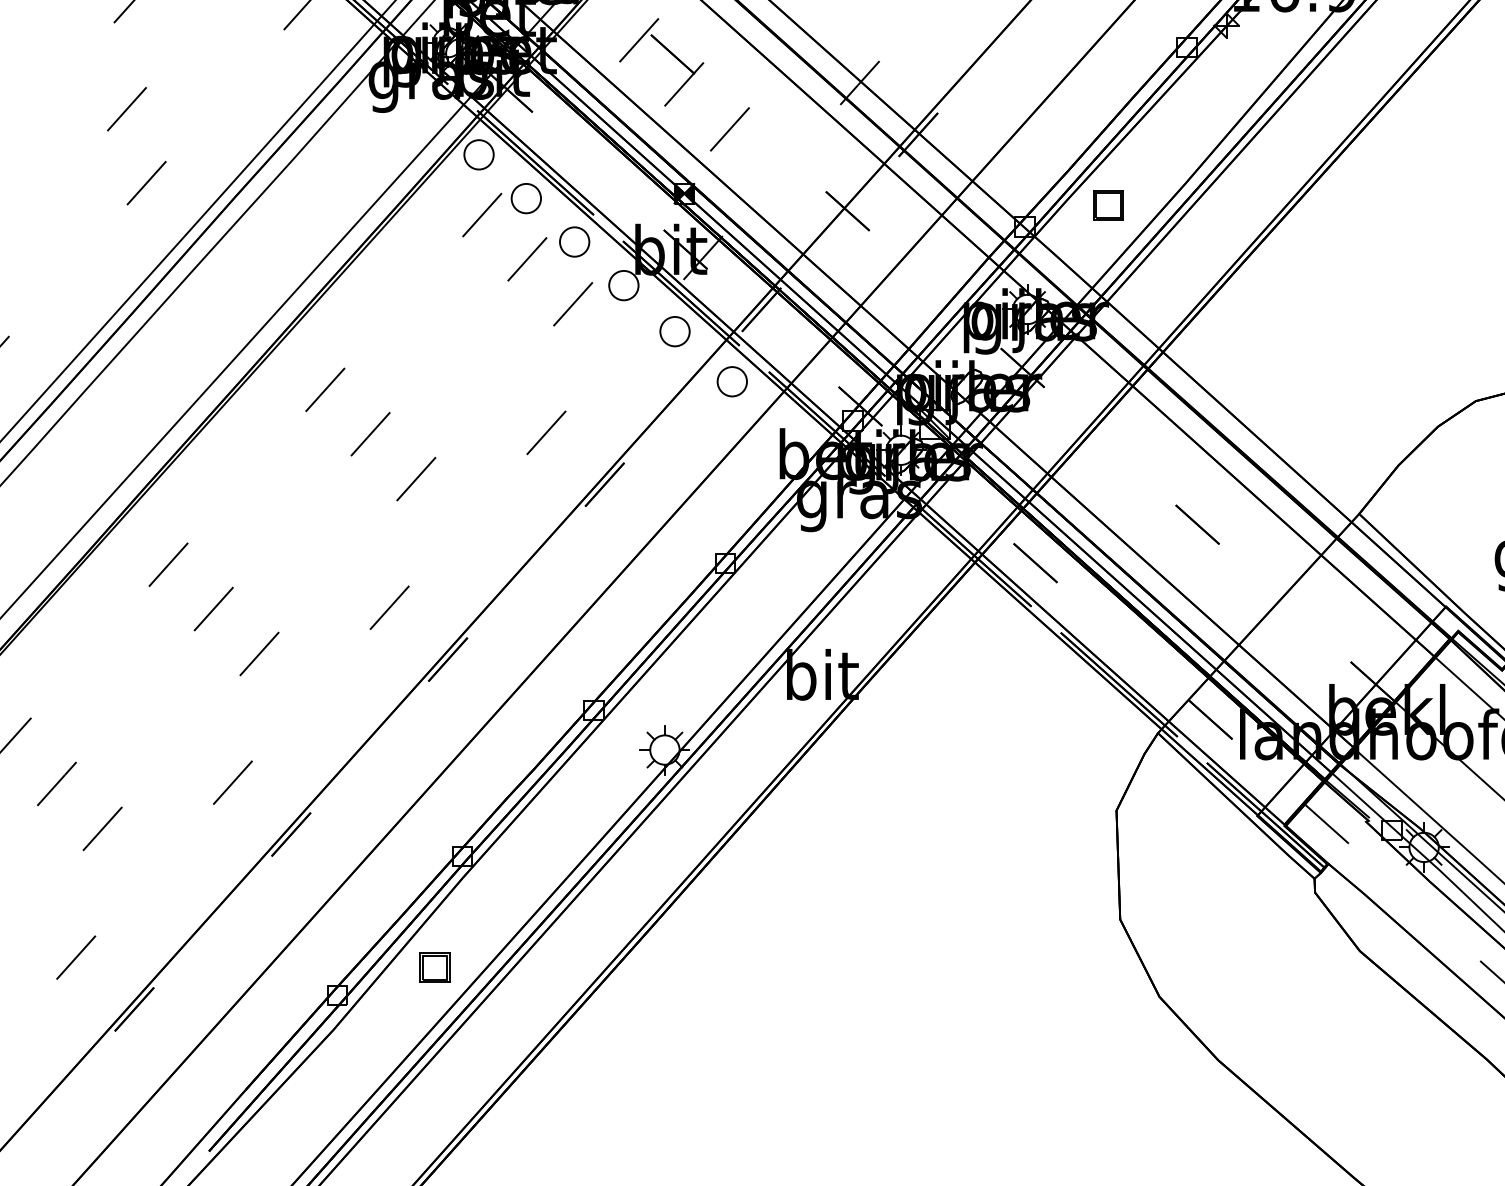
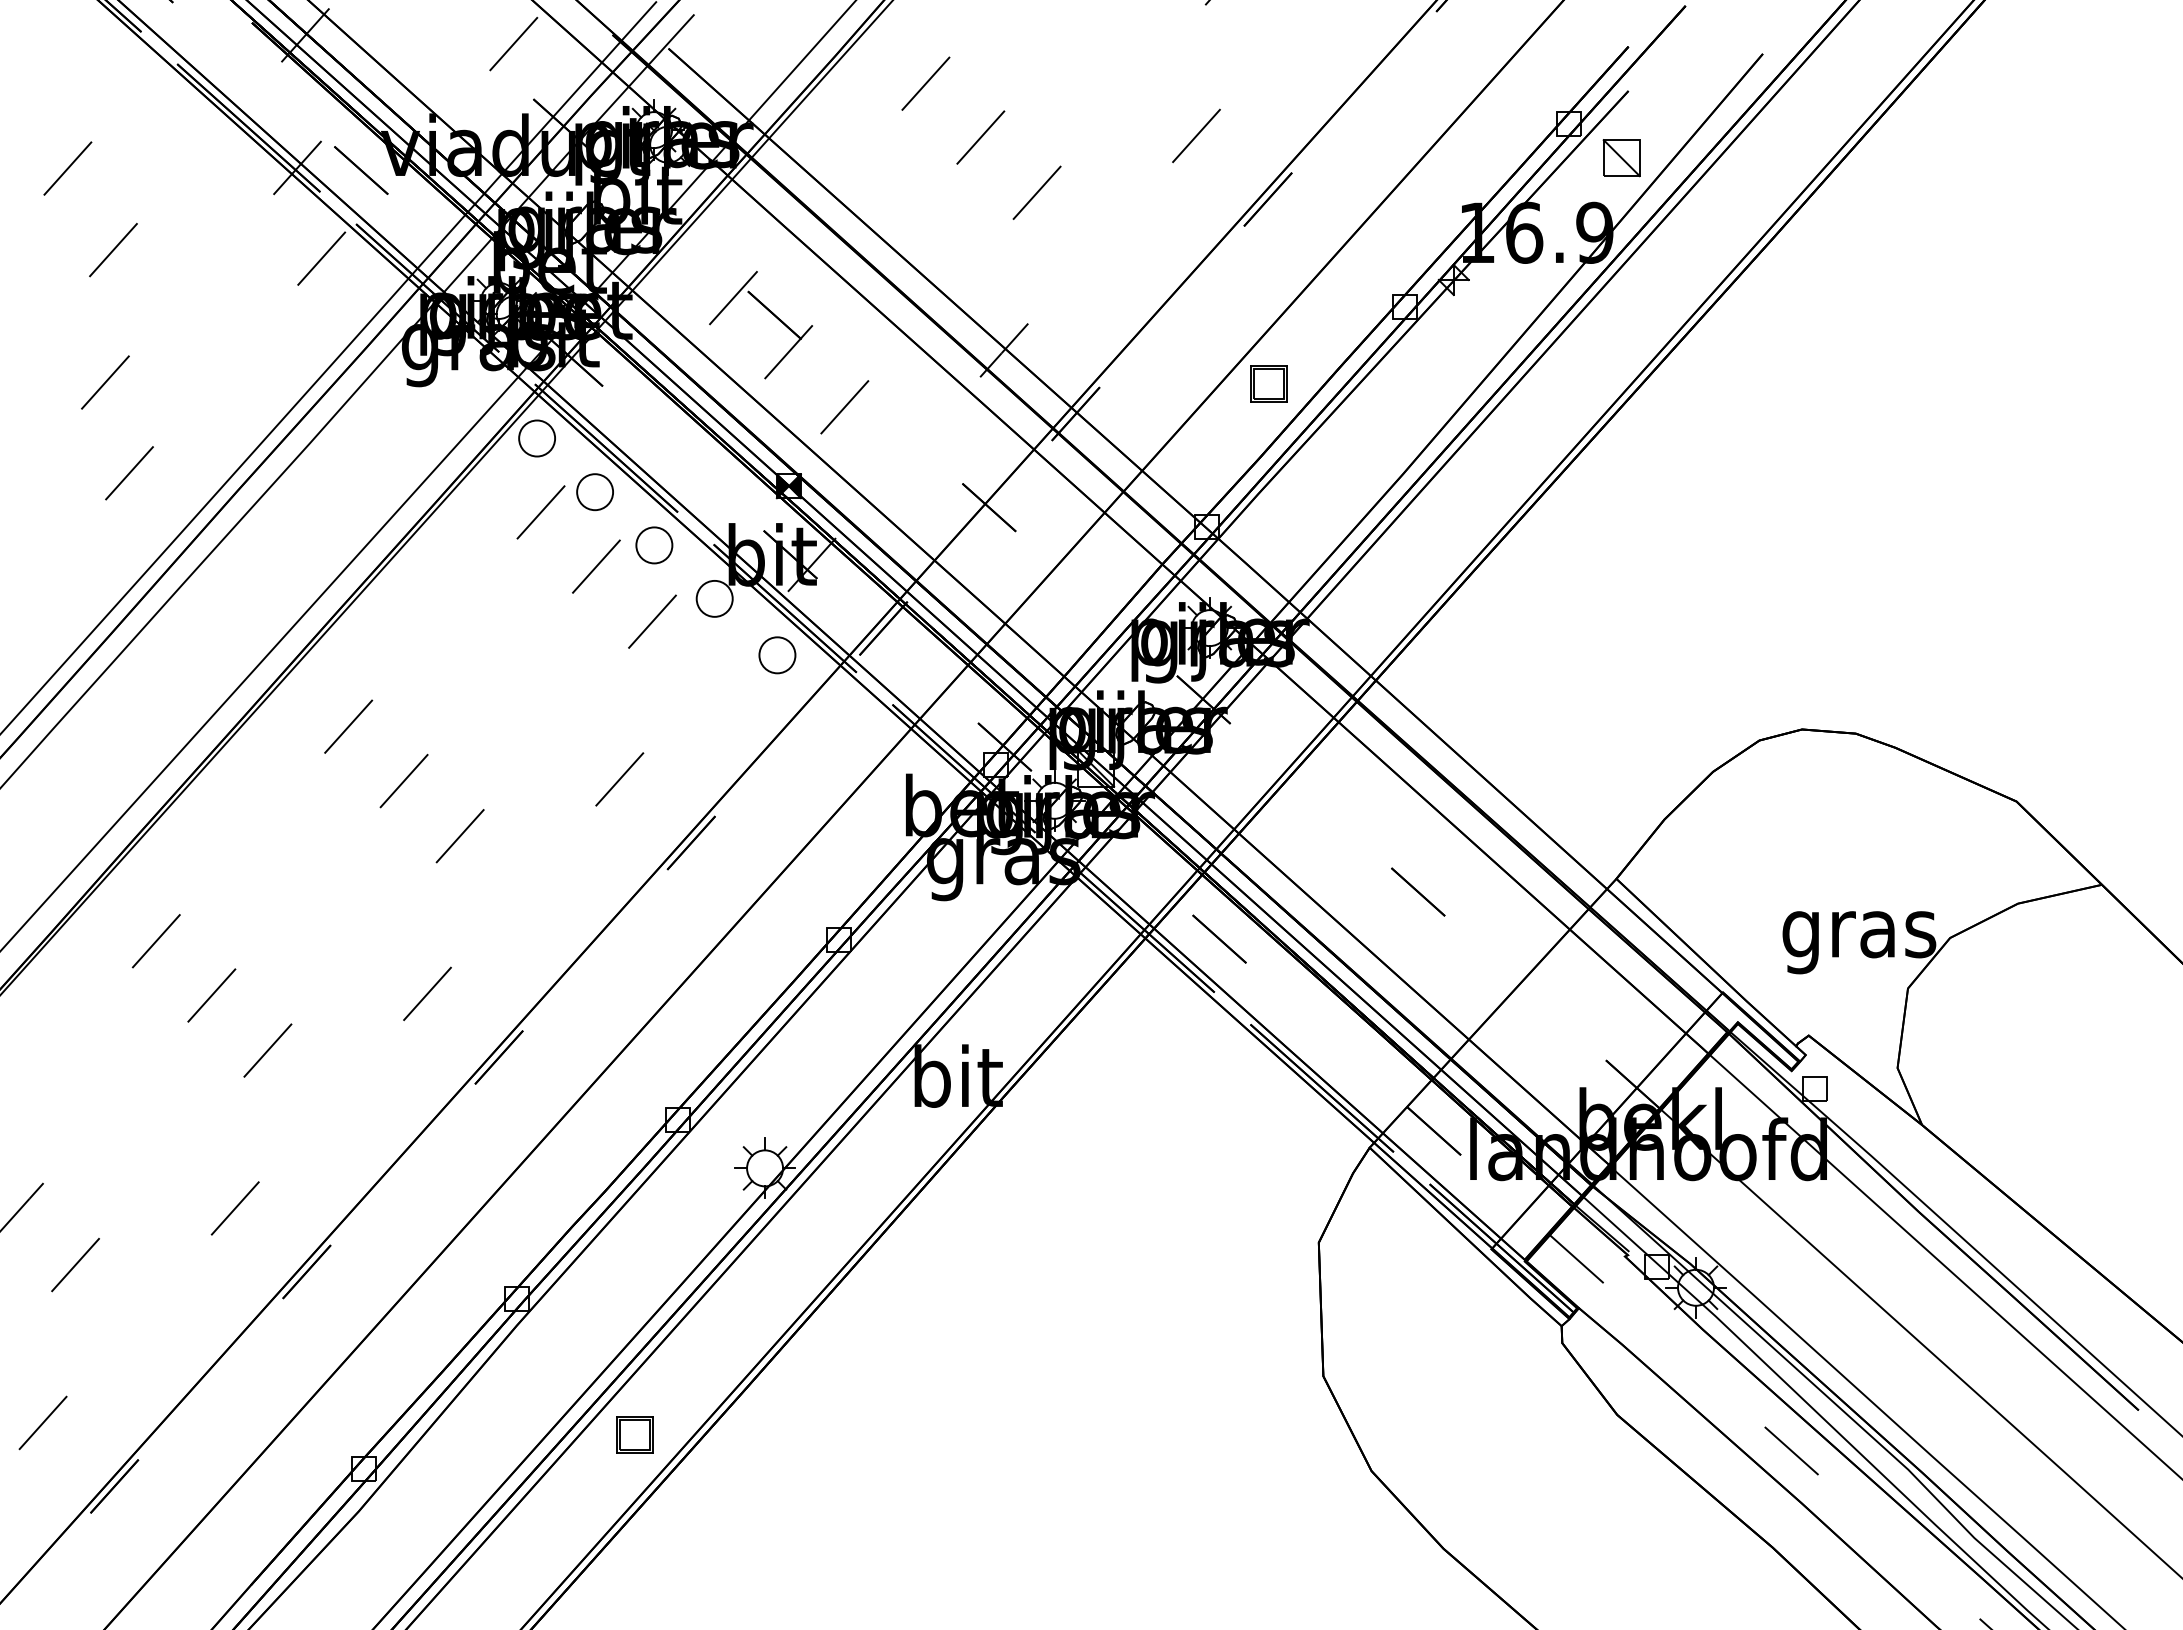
part: (1108, 204) -> (1268, 383), moved
part: (732, 381) -> (847, 716), removed
part: (434, 967) -> (634, 1434), moved

